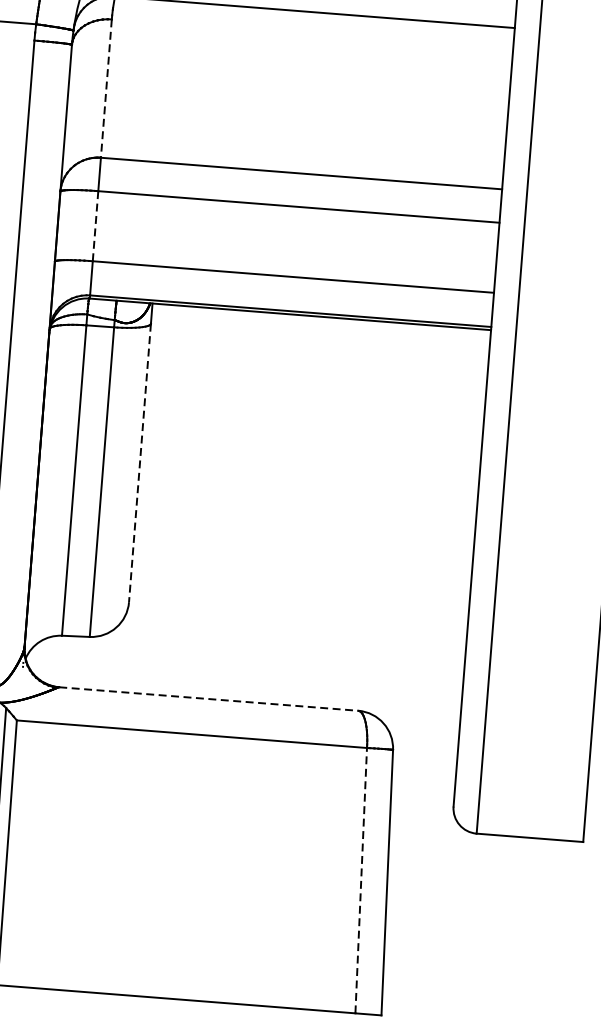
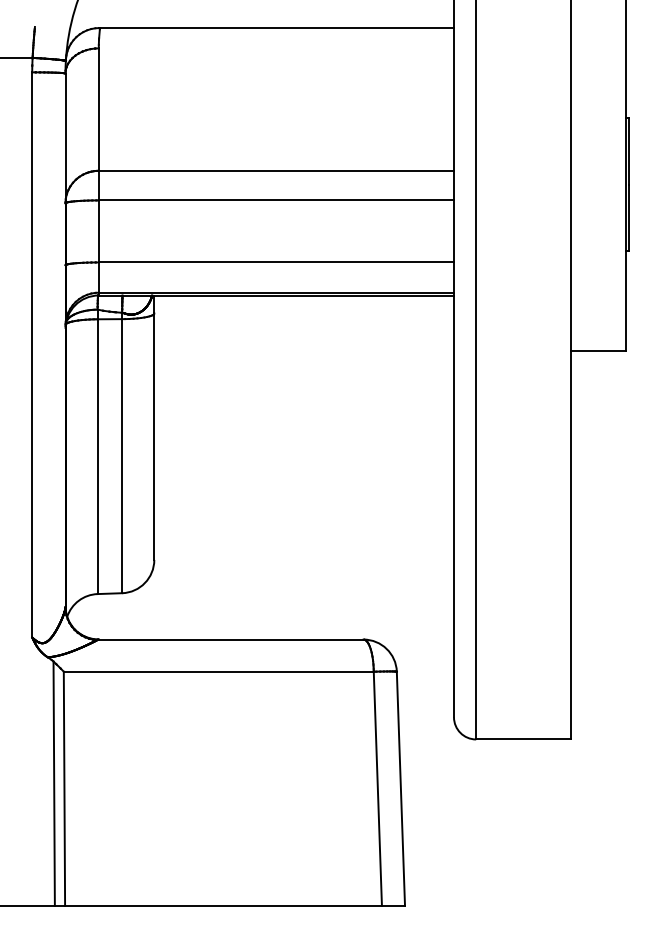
line: (105, 89) -> (98, 110), dashed -> solid
line: (95, 226) -> (98, 231), dashed -> solid
line: (140, 463) -> (154, 437), dashed -> solid
line: (209, 698) -> (231, 639), dashed -> solid
line: (360, 880) -> (377, 788), dashed -> solid

